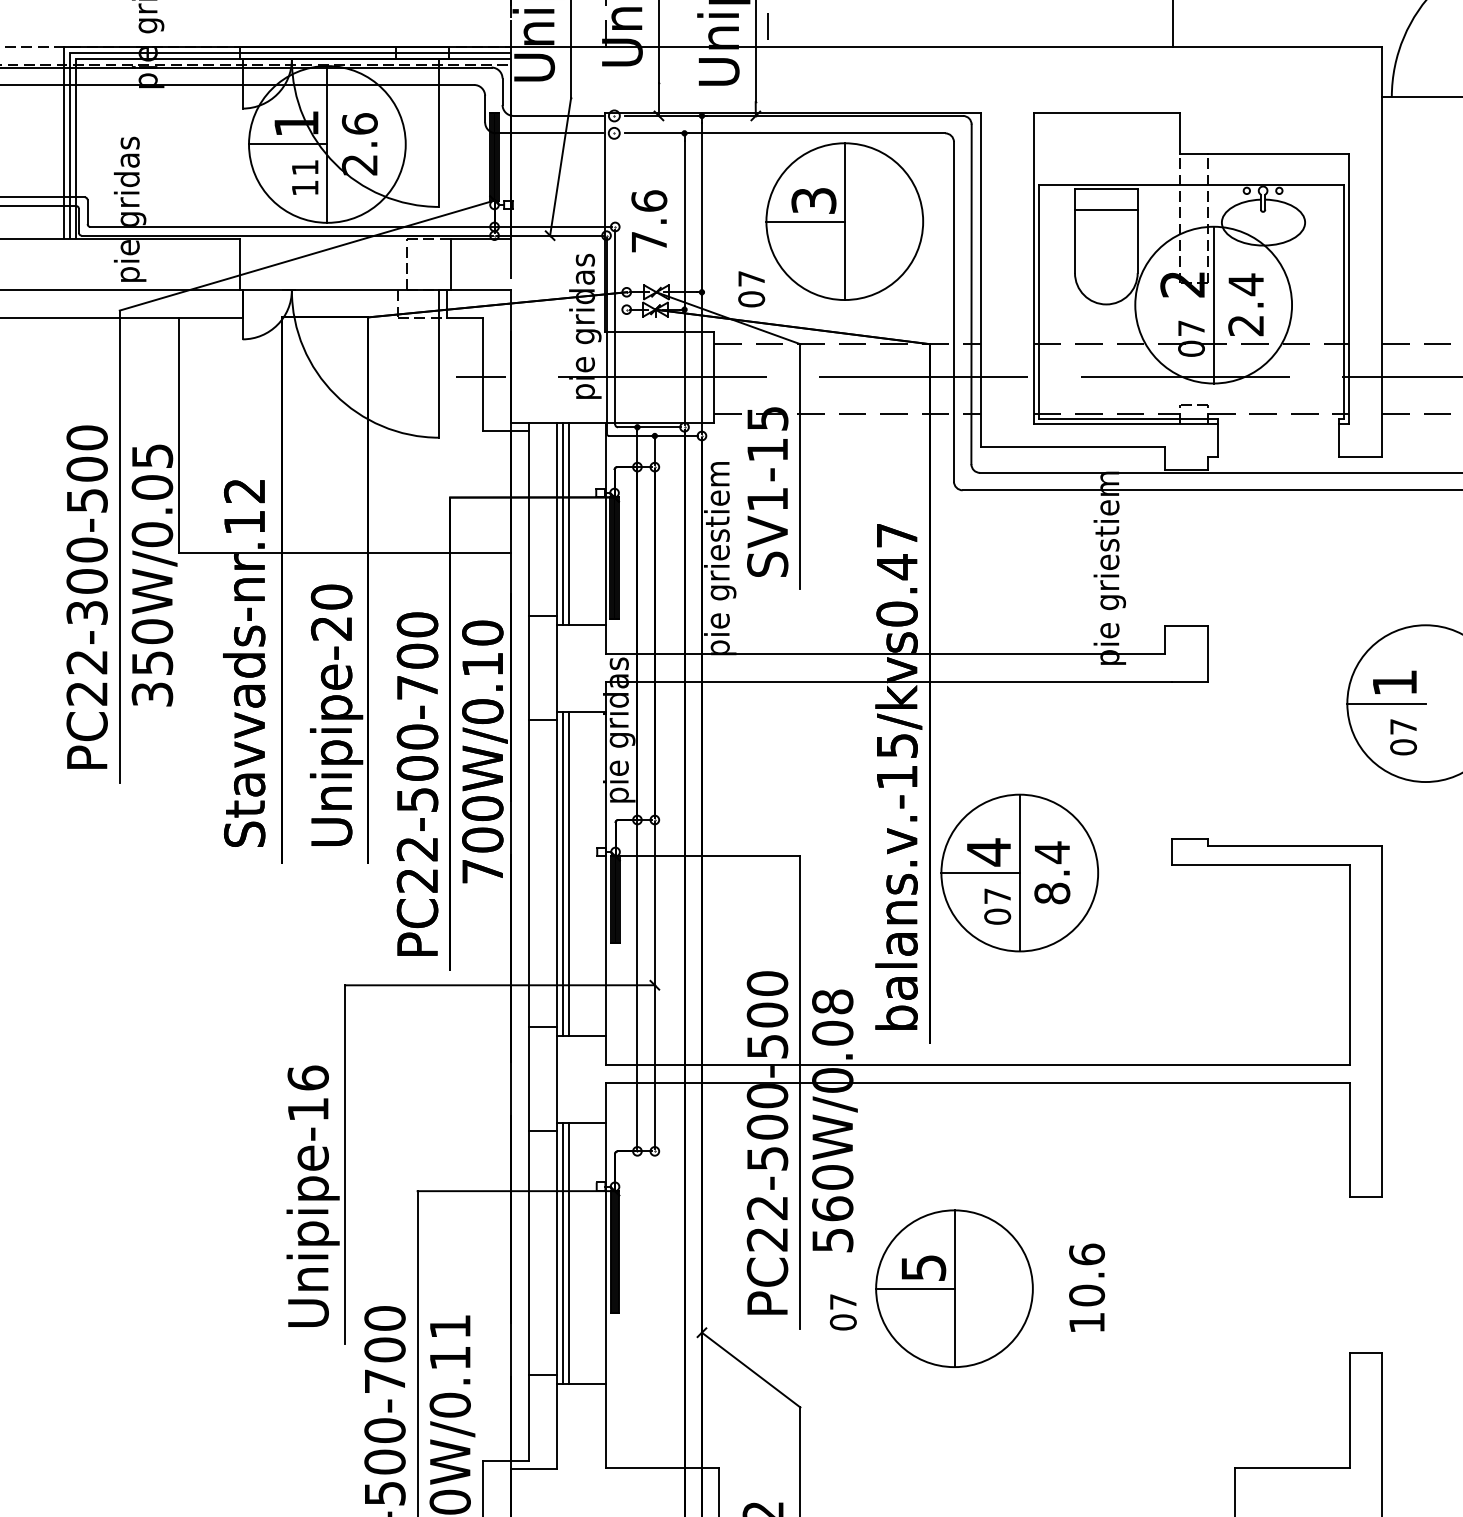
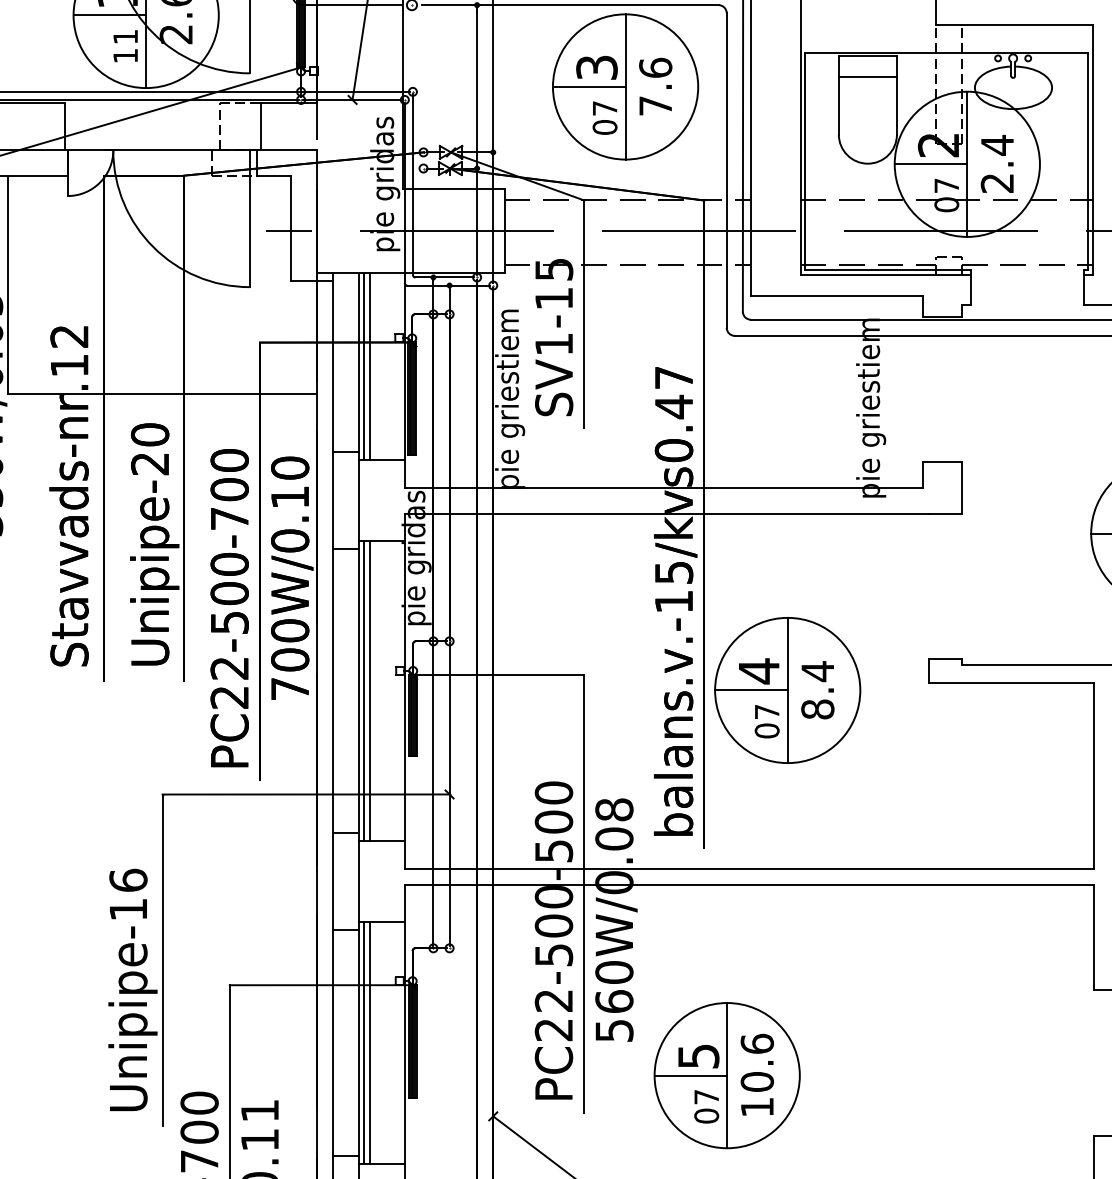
text: (649, 221) -> (655, 86), moved
text: (751, 289) -> (604, 118), moved
line: (1174, 305) -> (931, 164), added
text: (1087, 1287) -> (757, 1074), moved
text: (842, 1312) -> (705, 1106), moved

